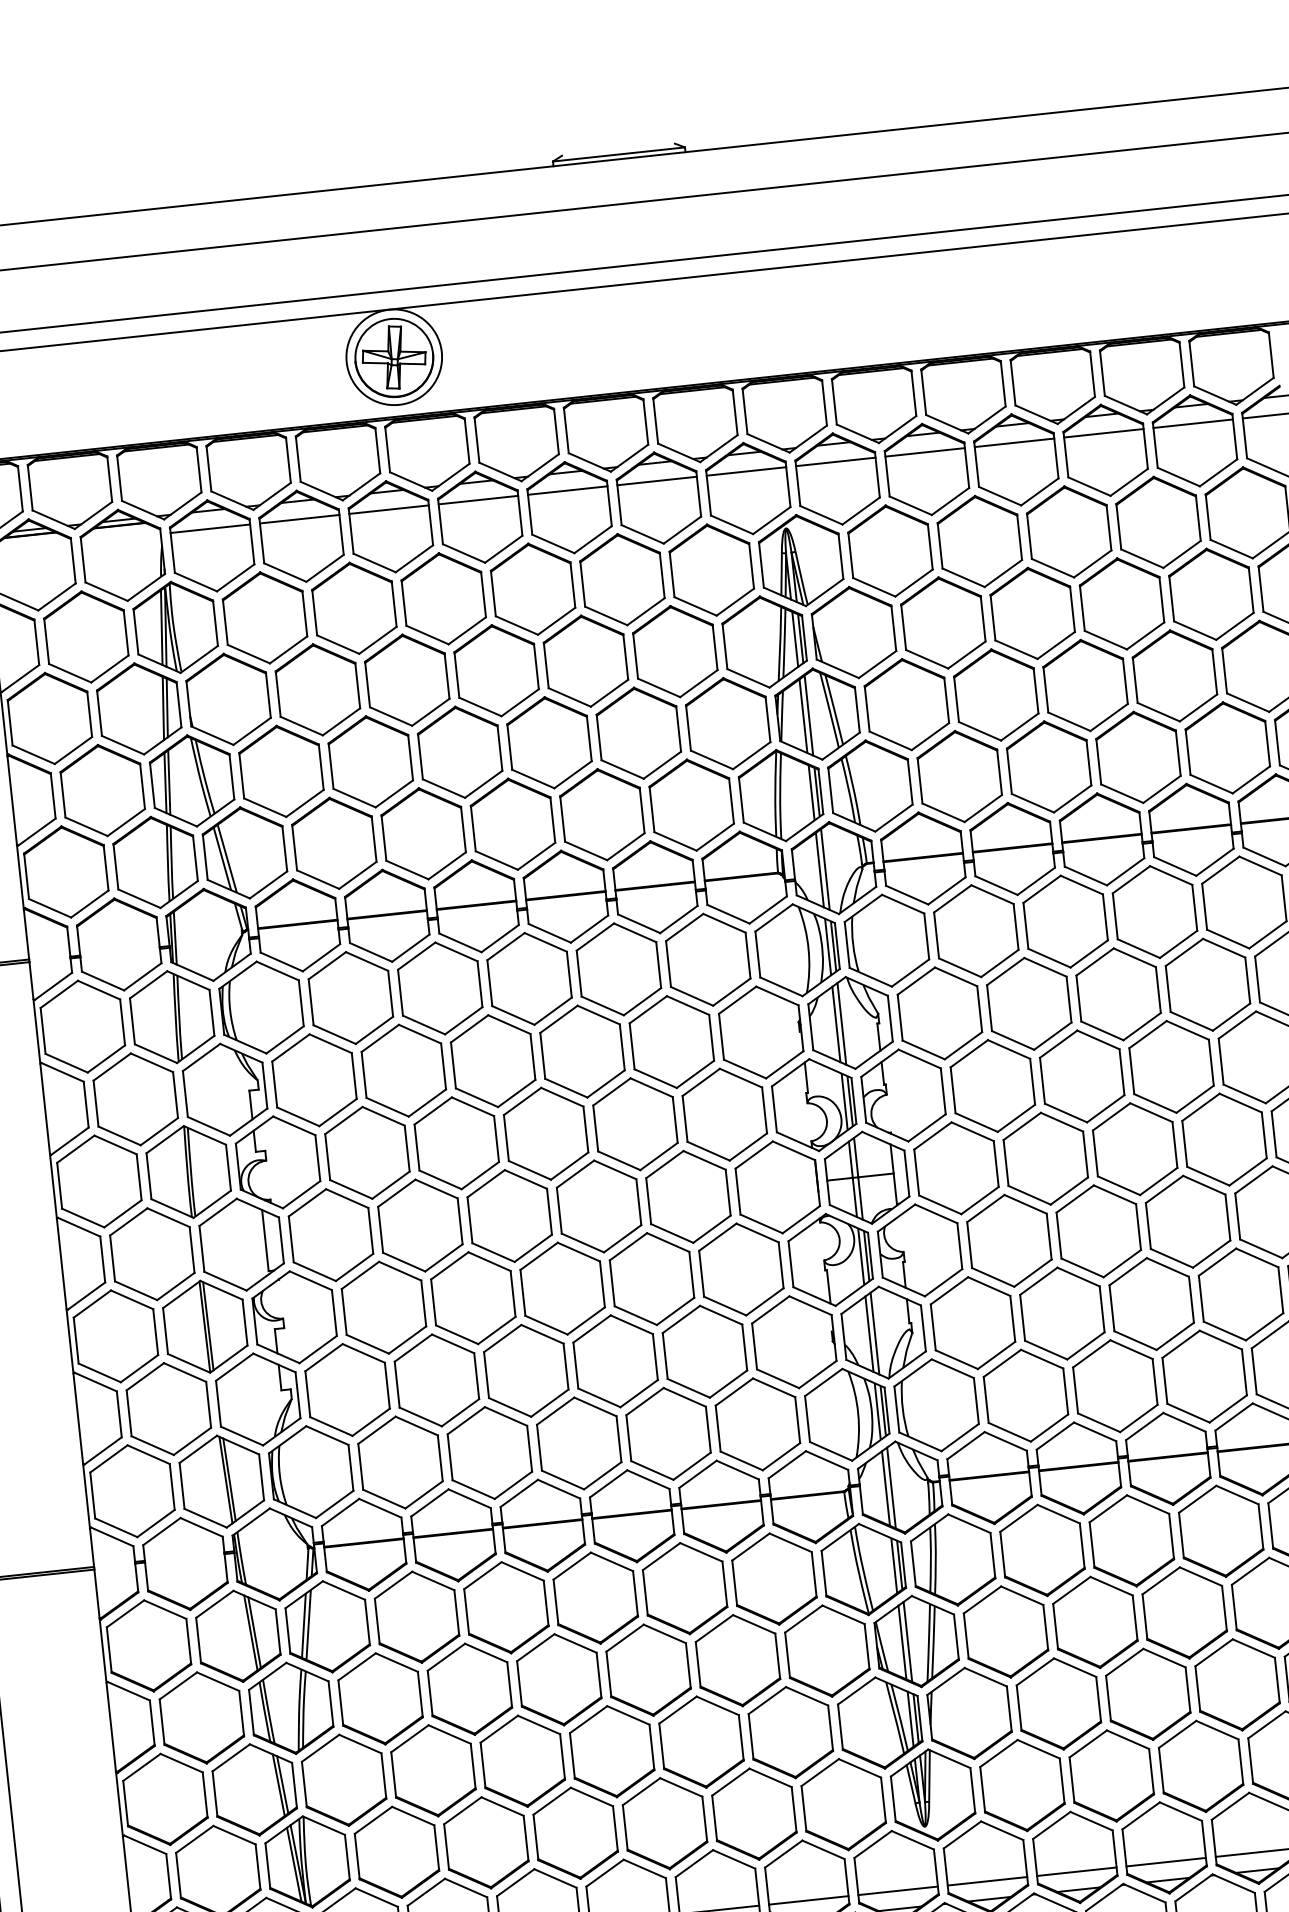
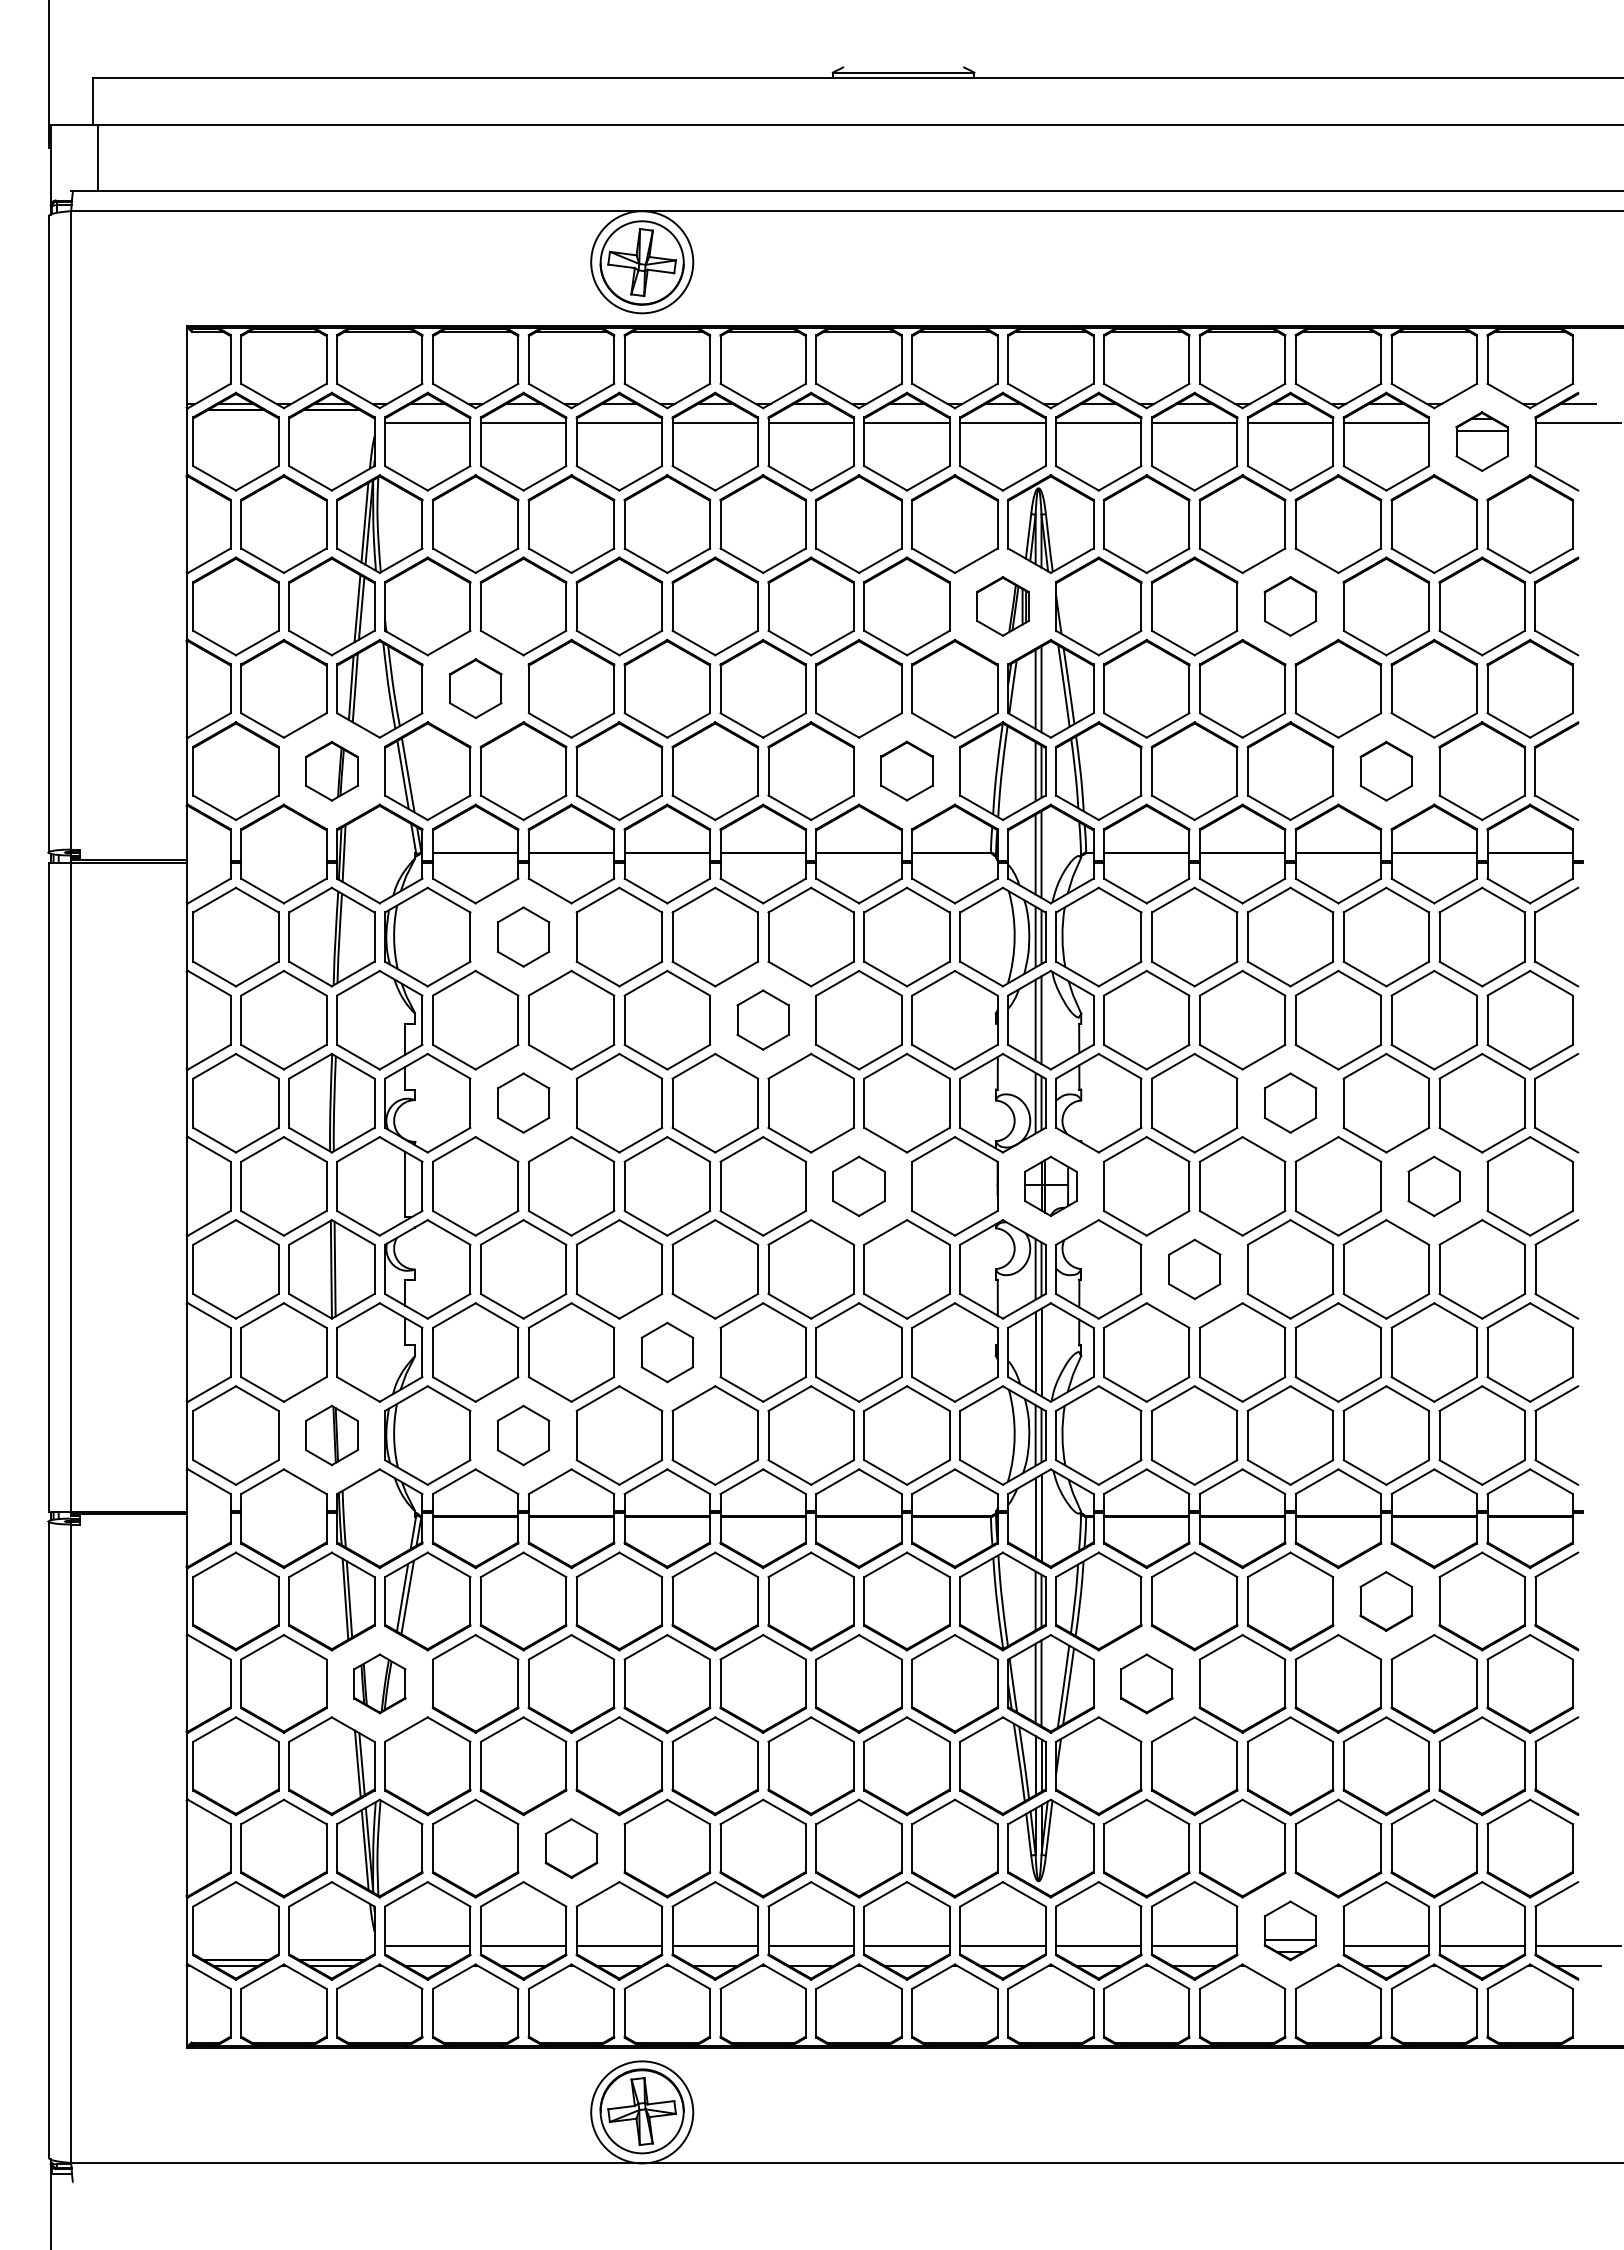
part: (1194, 440) -> (1481, 441), size x0.6
part: (1032, 613) -> (1290, 606), size x0.6
part: (764, 642) -> (1002, 606), size x0.6
part: (1138, 757) -> (1386, 771), size x0.6
part: (281, 771) -> (475, 688), size x0.6
part: (691, 804) -> (906, 770), size x0.6
part: (155, 862) -> (331, 771), size x0.6
part: (350, 997) -> (523, 936), size x0.6
part: (581, 1051) -> (762, 1019), size x0.6
part: (1082, 1075) -> (1290, 1102), size x0.6
part: (1223, 1139) -> (1433, 1186), size x0.6
part: (367, 1152) -> (523, 1102), size x0.6
part: (866, 1177) -> (1050, 1186), size x0.6
part: (687, 1197) -> (858, 1186), size x0.6
part: (1009, 1240) -> (1194, 1269), size x0.6
part: (526, 1370) -> (667, 1352), size x0.6
part: (400, 1462) -> (523, 1435), size x0.6
part: (221, 1481) -> (331, 1435), size x0.6
part: (1220, 1531) -> (1385, 1601), size x0.6
part: (1005, 1631) -> (1146, 1683), size x0.6
part: (290, 1708) -> (379, 1683), size x0.6
part: (486, 1842) -> (571, 1848), size x0.6
part: (1164, 1847) -> (1290, 1930), size x0.6

